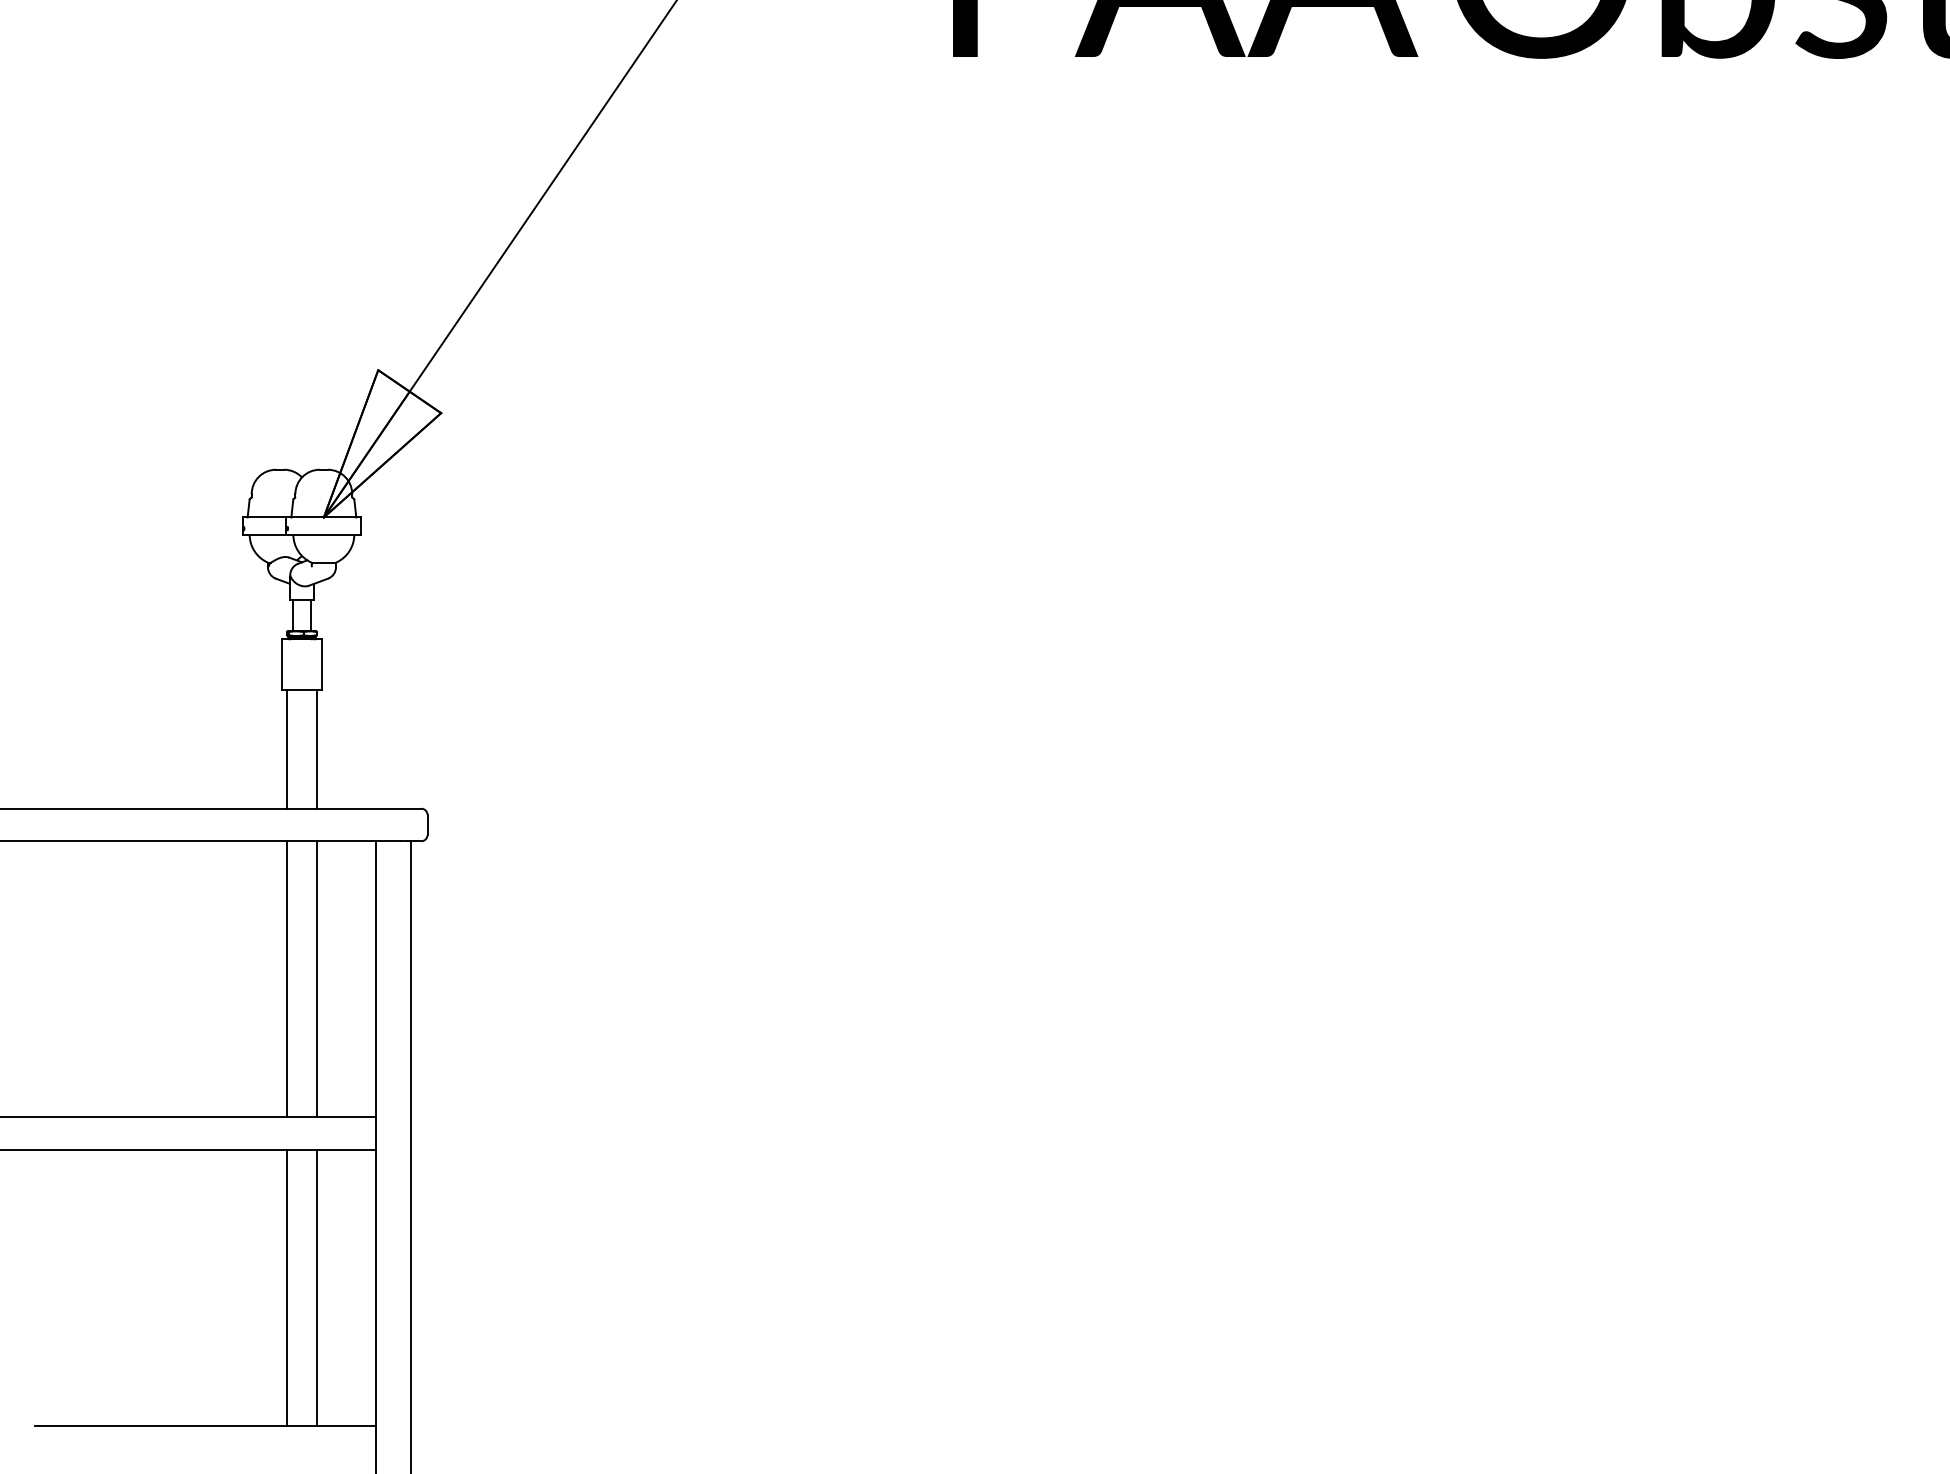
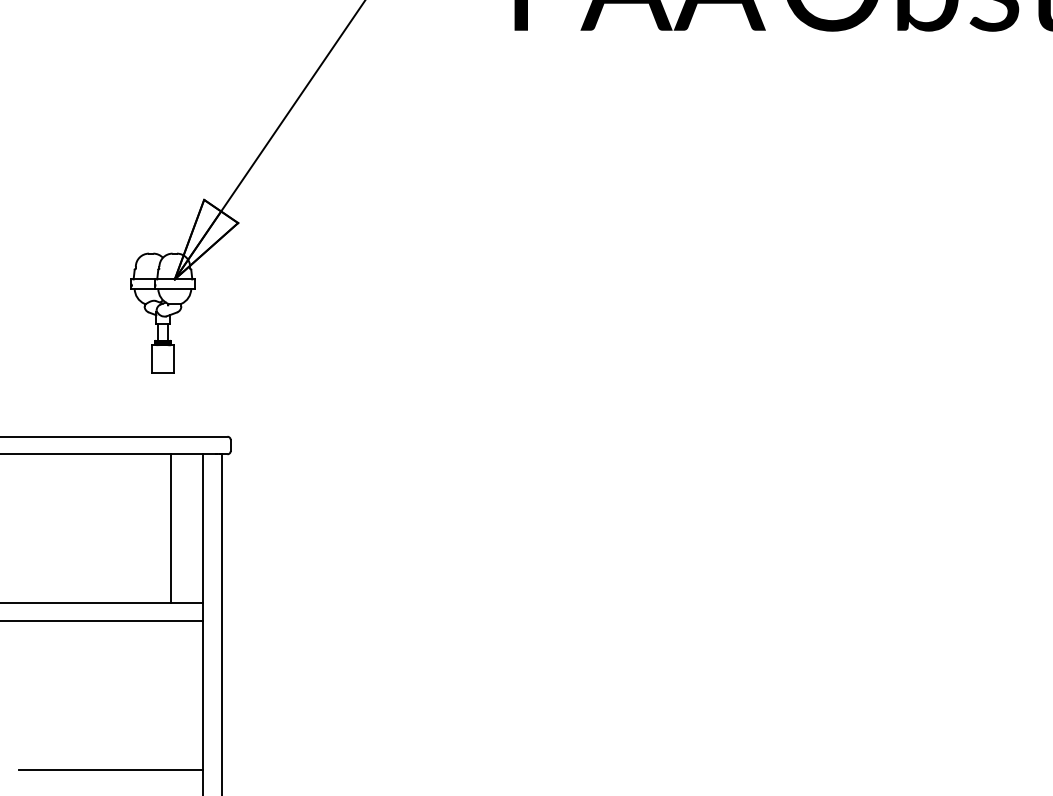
line: (286, 749) -> (154, 404), removed
line: (317, 749) -> (171, 404), removed
line: (286, 978) -> (154, 528), removed
line: (286, 1287) -> (154, 695), removed
line: (317, 1287) -> (171, 695), removed

